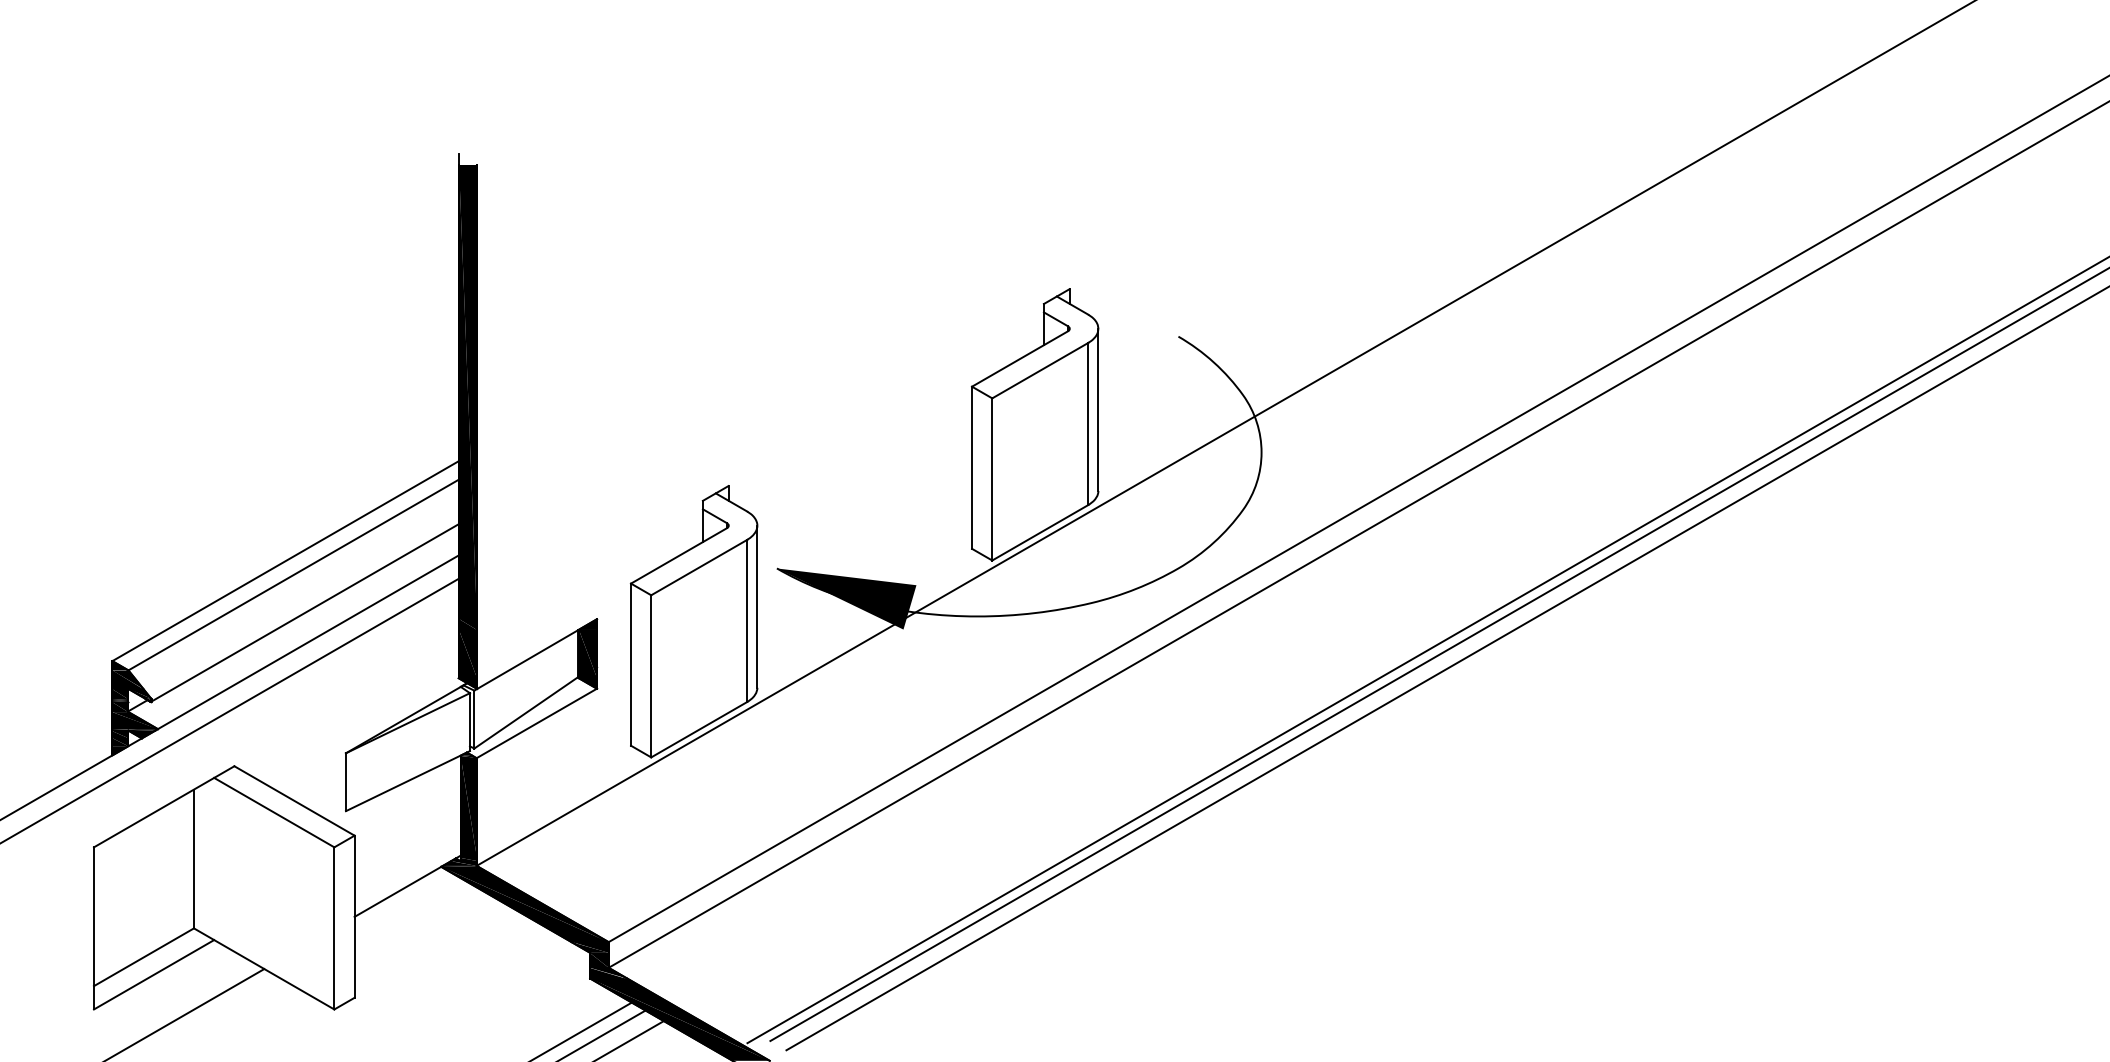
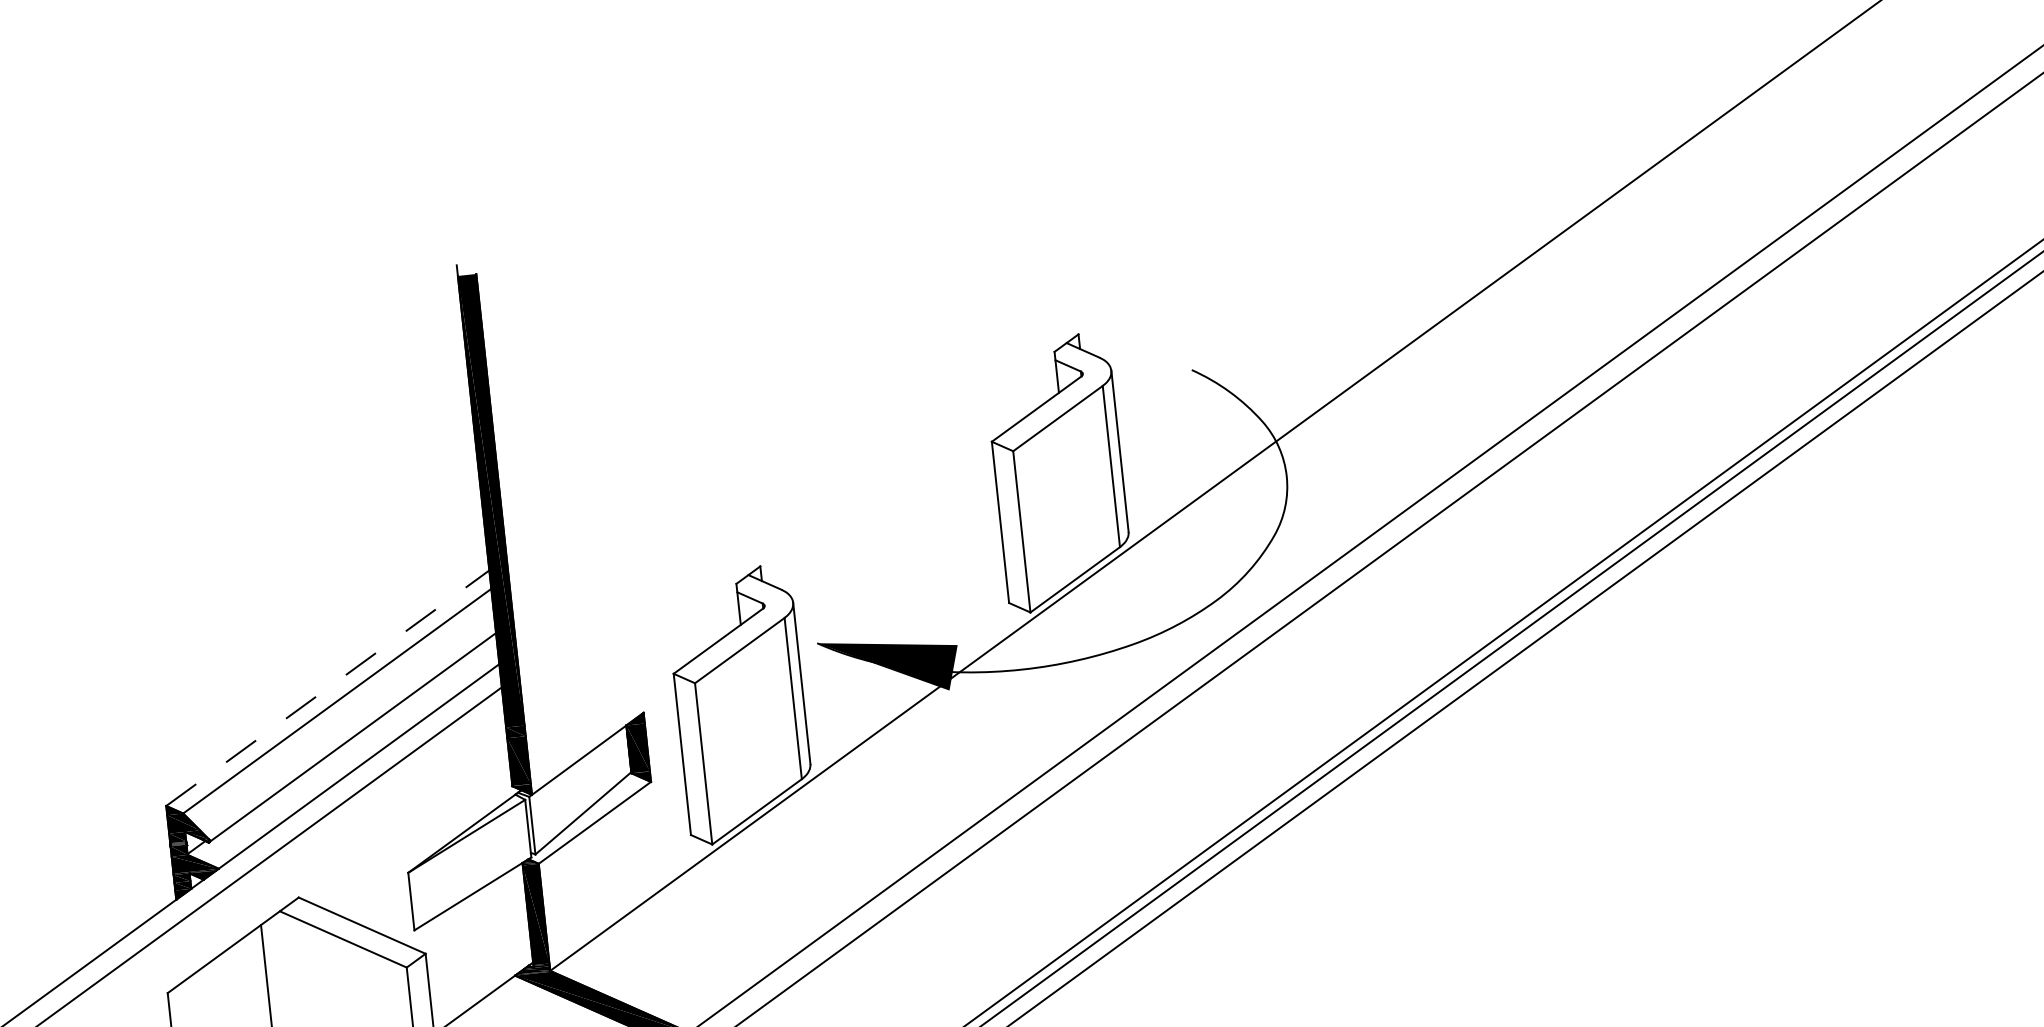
line: (285, 561) -> (327, 688), solid -> dashed

